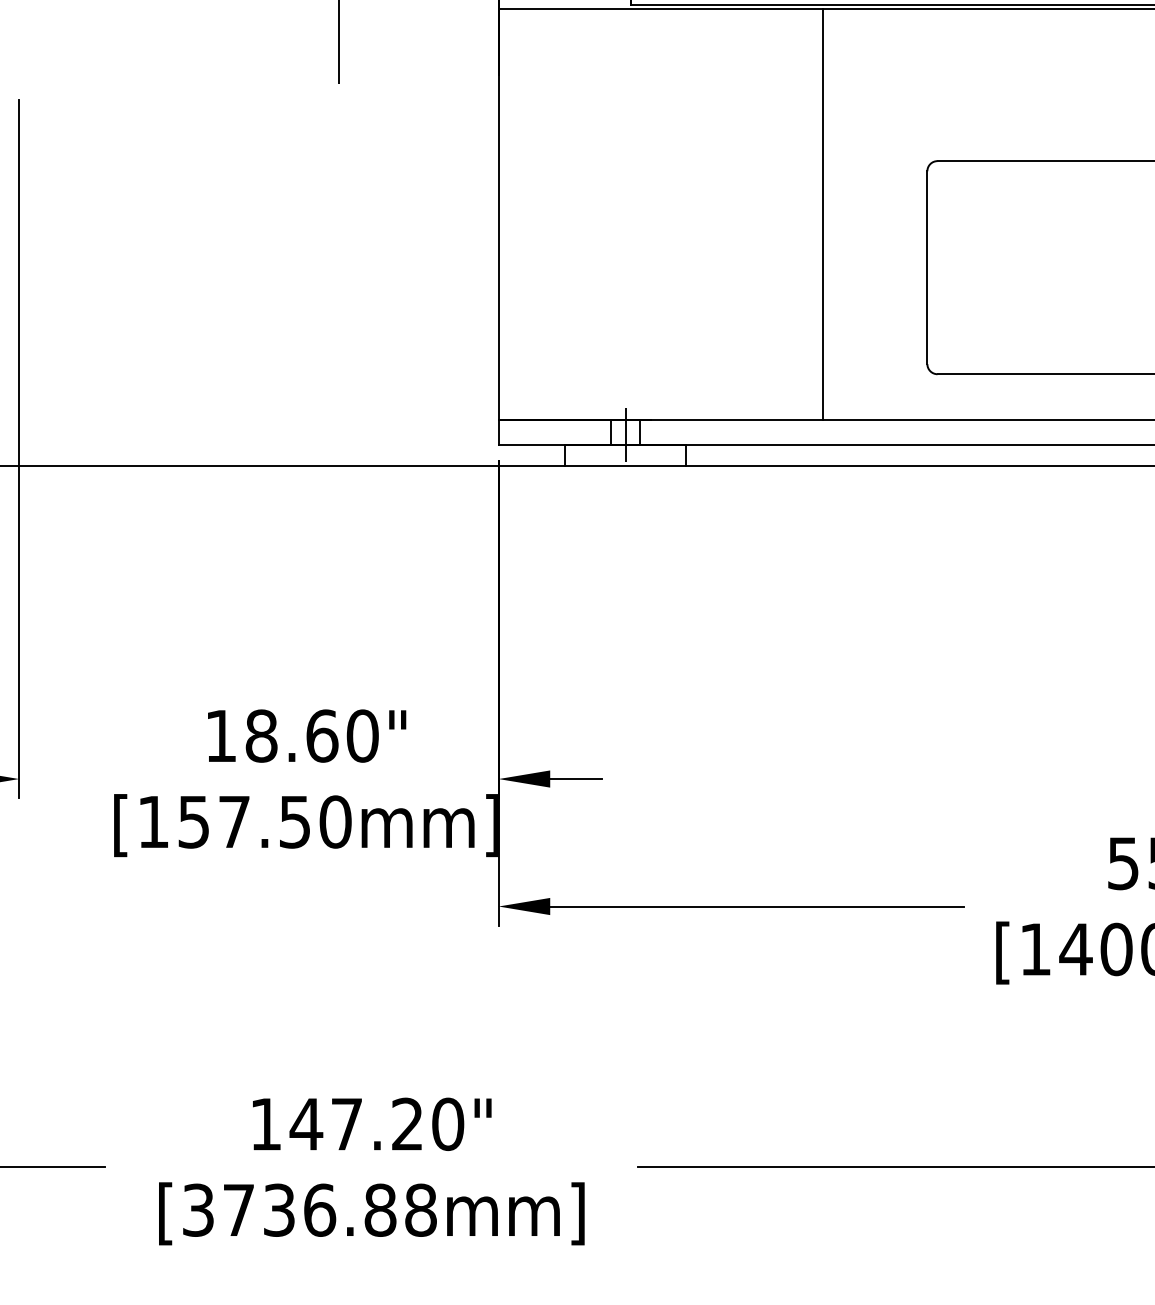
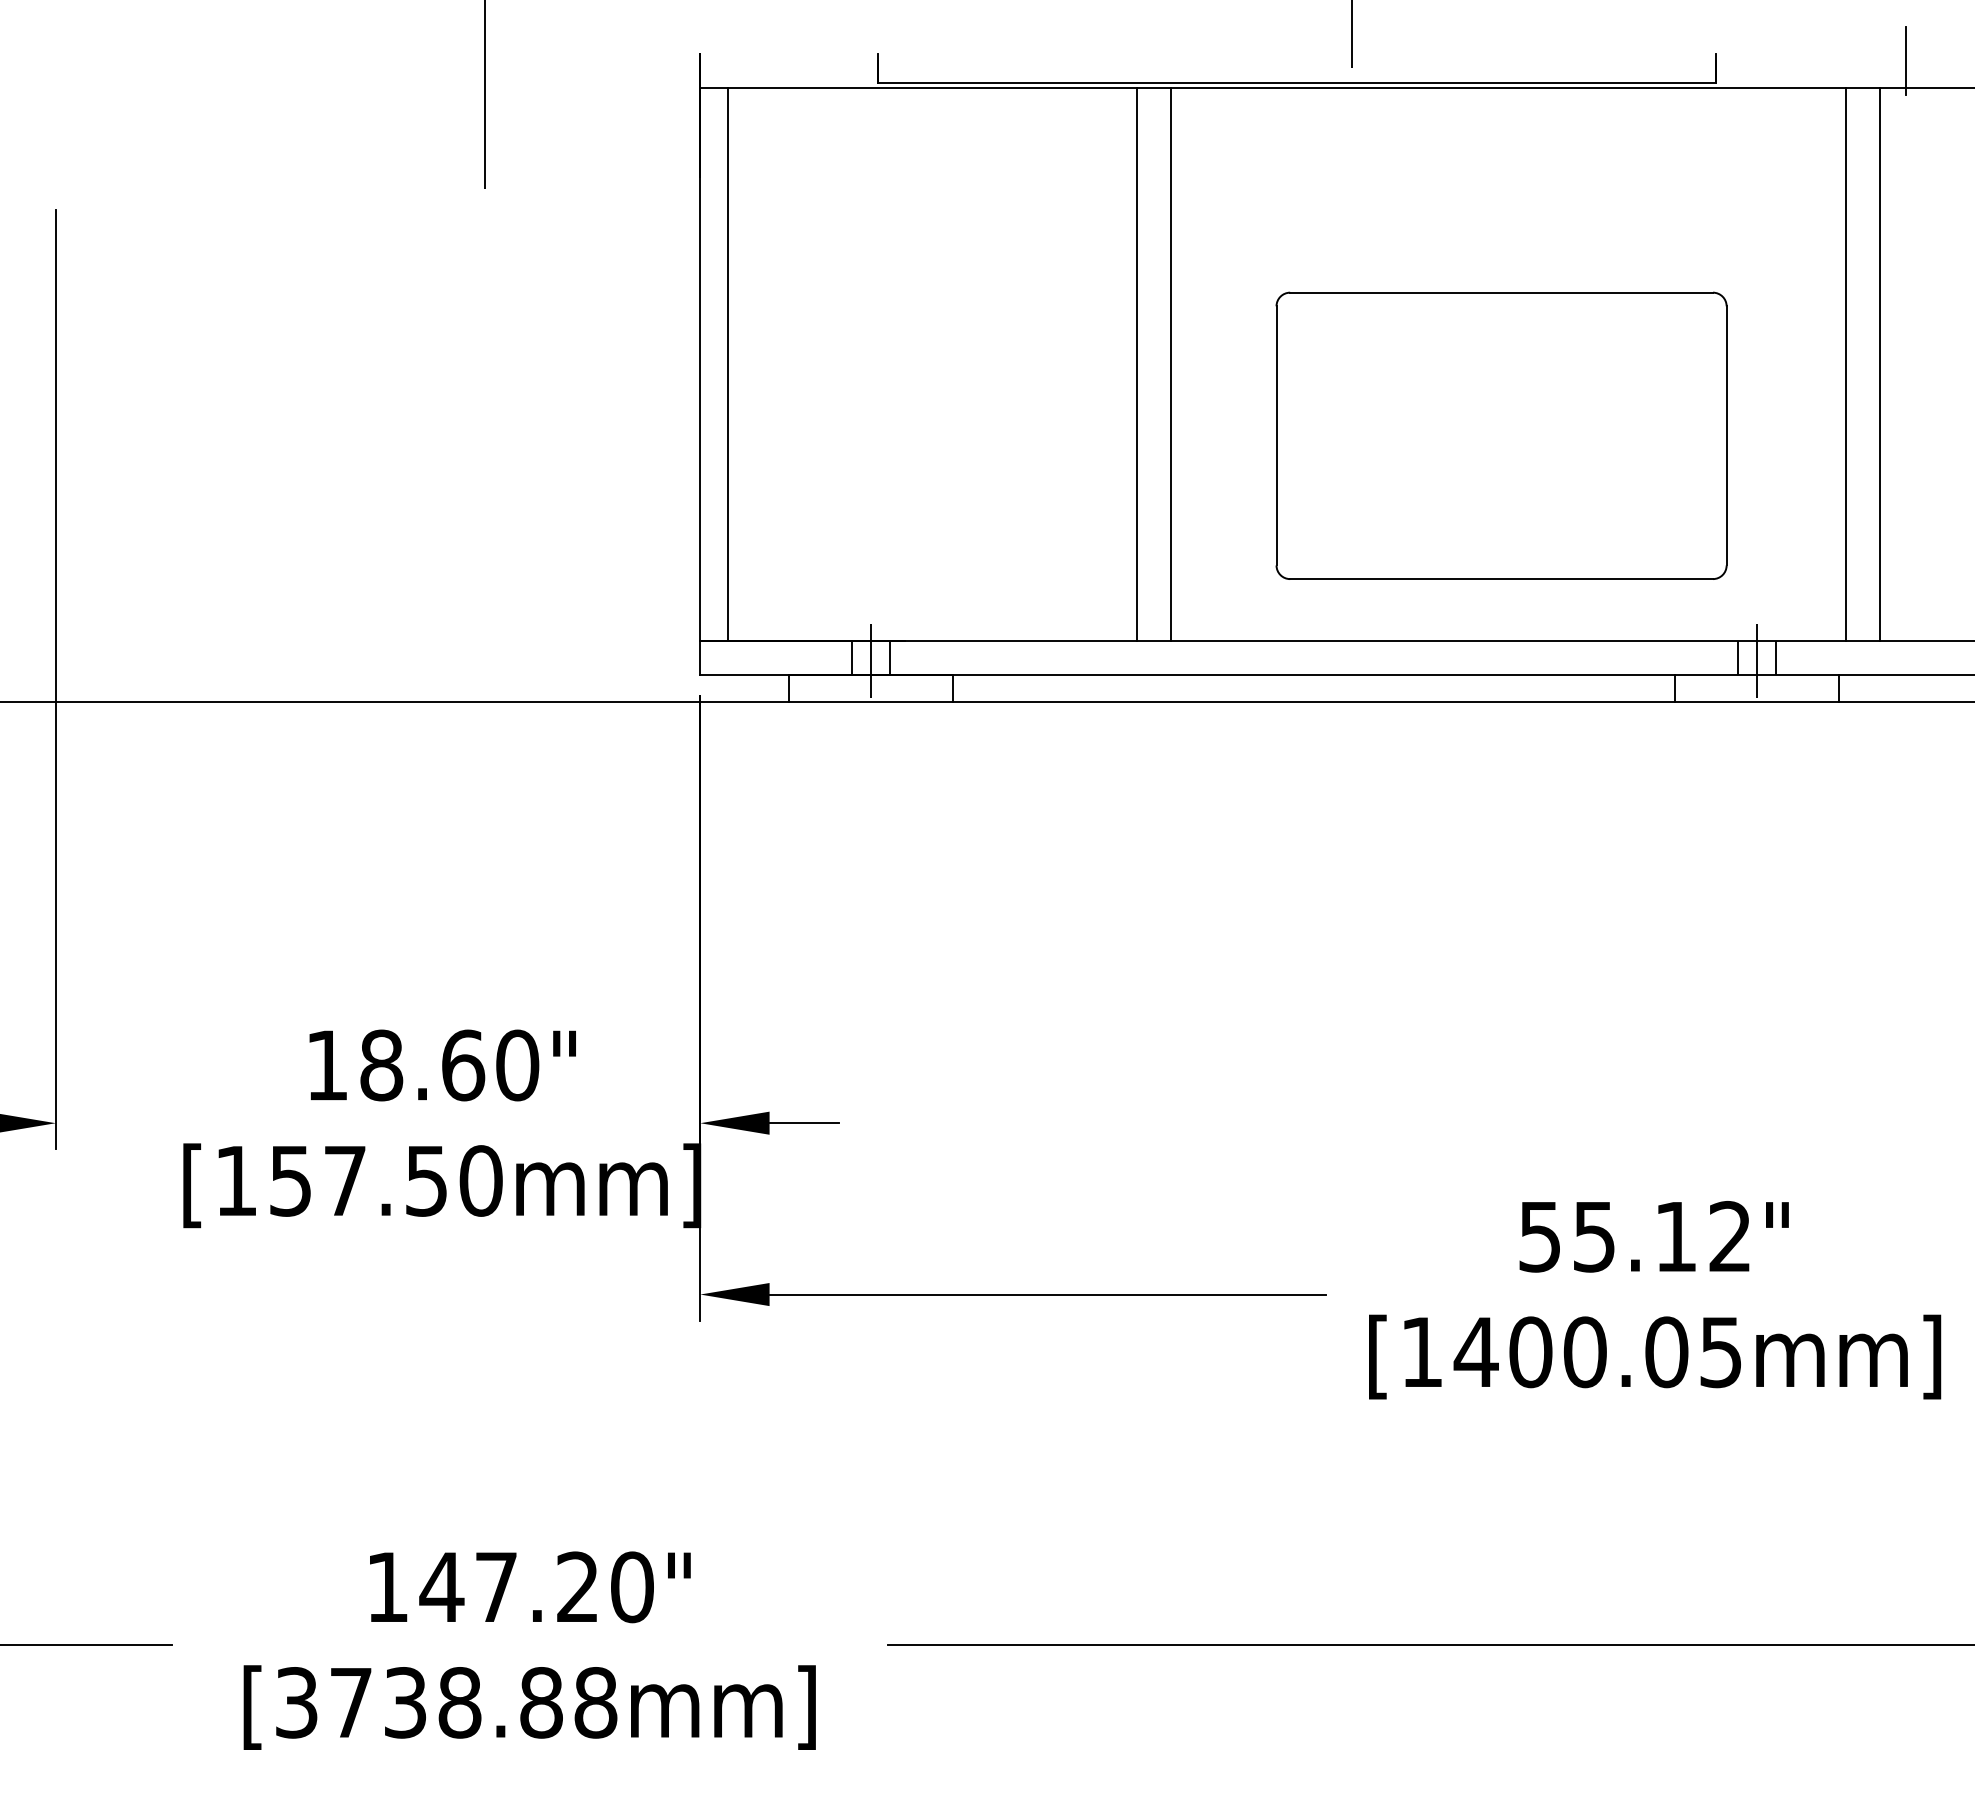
line: (518, 214) -> (727, 364), added
line: (848, 214) -> (1170, 364), added
text: (319, 1210) -> (459, 1702), [3736.88mm] -> [3738.88mm]

